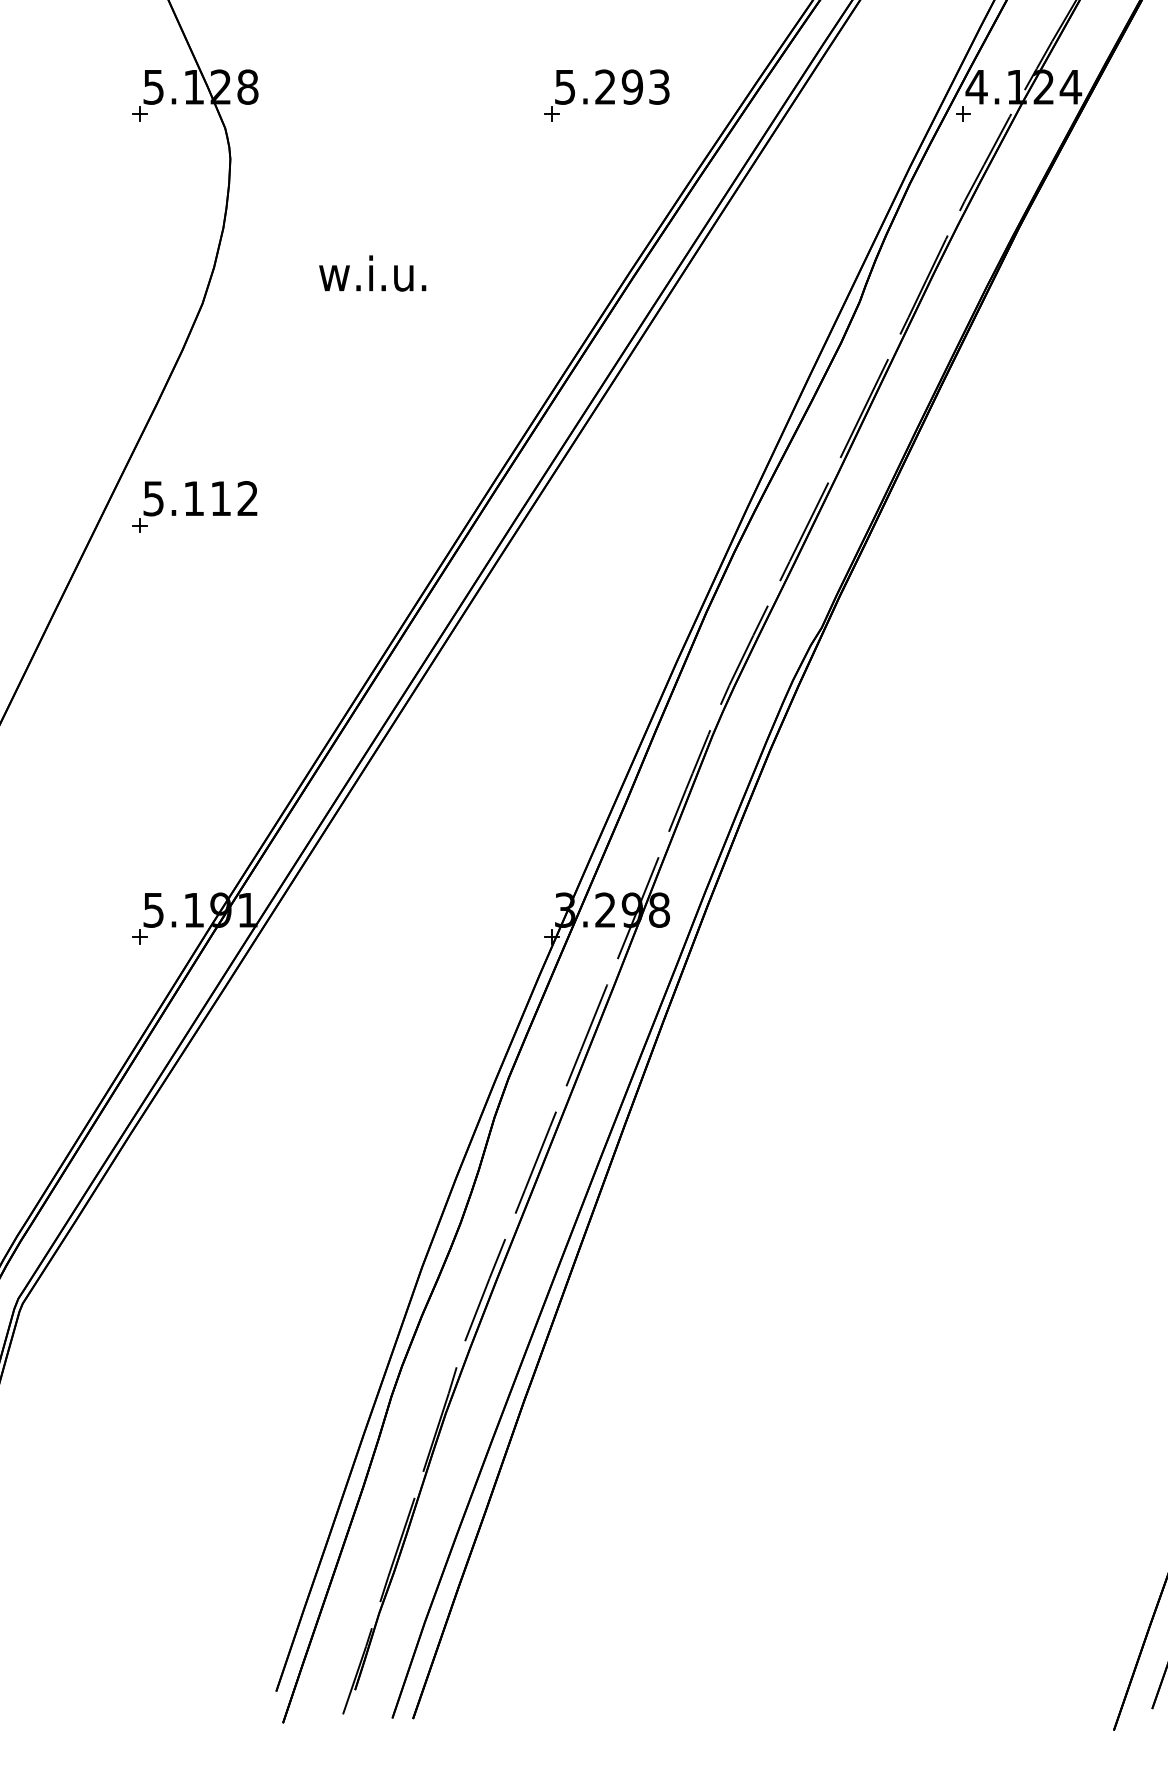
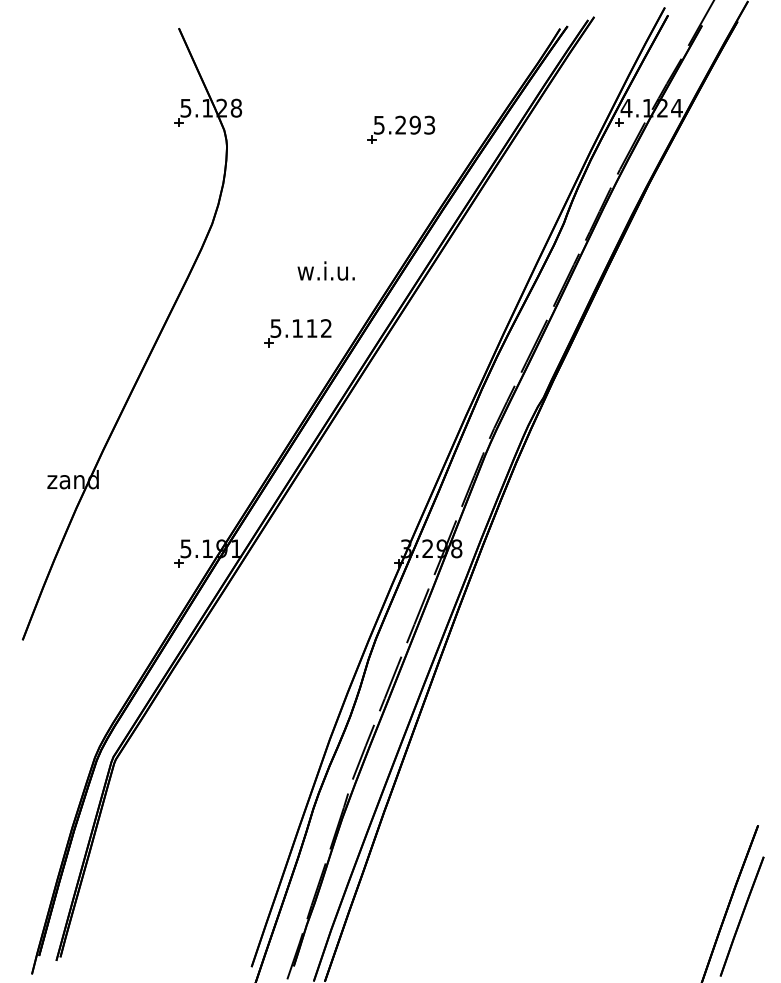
part: (606, 95) -> (401, 129), moved
text: (371, 272) -> (325, 270), moved
part: (193, 507) -> (297, 333), moved

